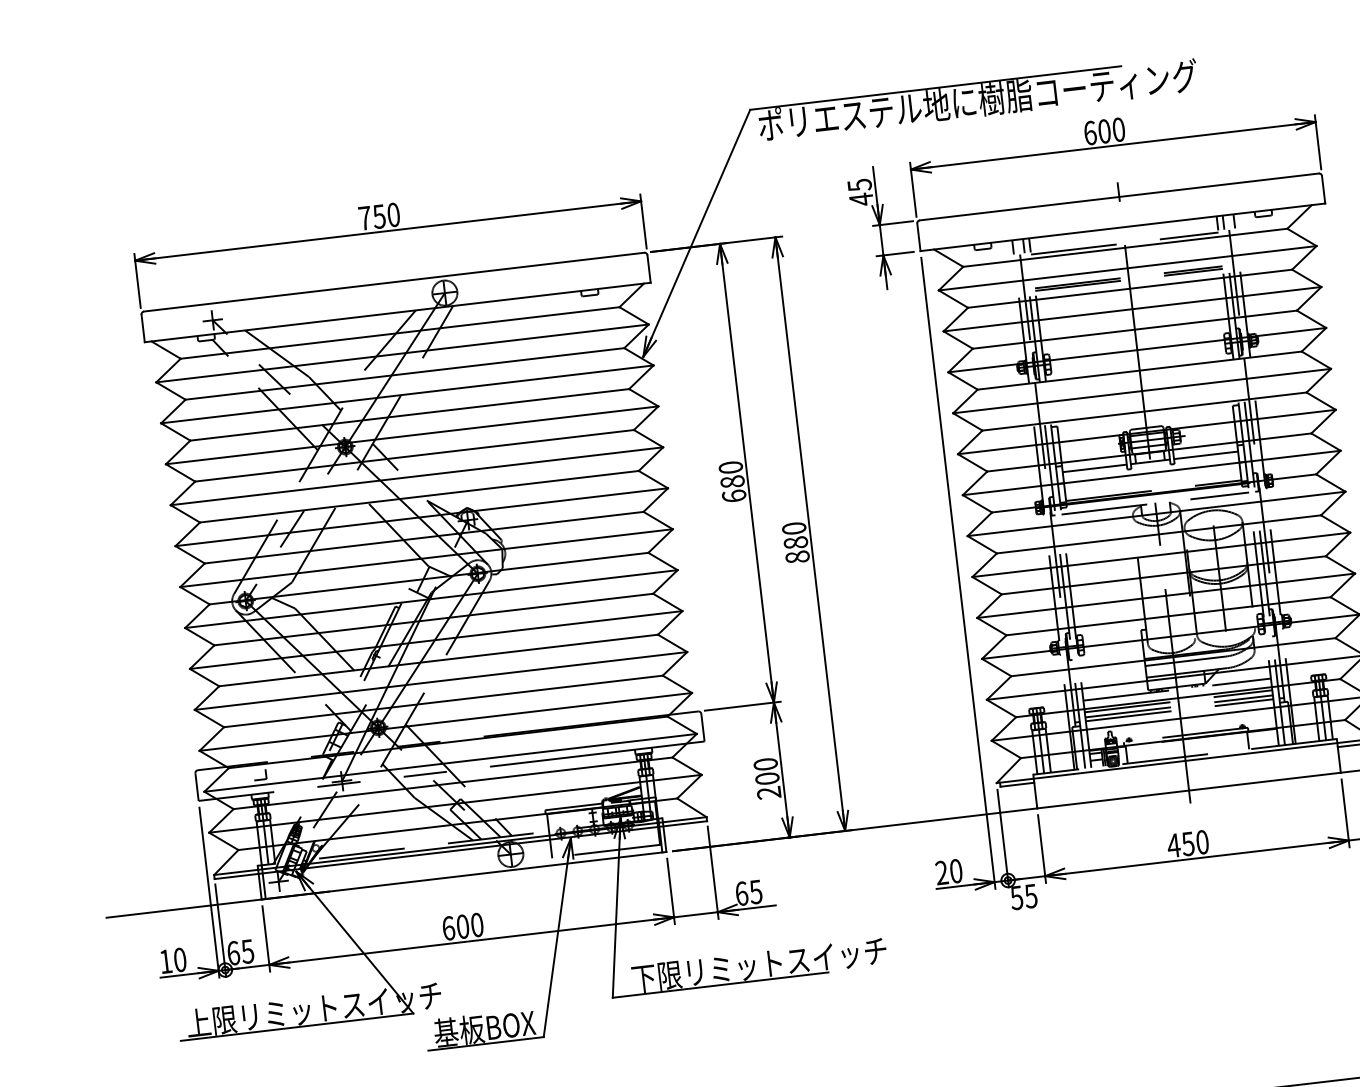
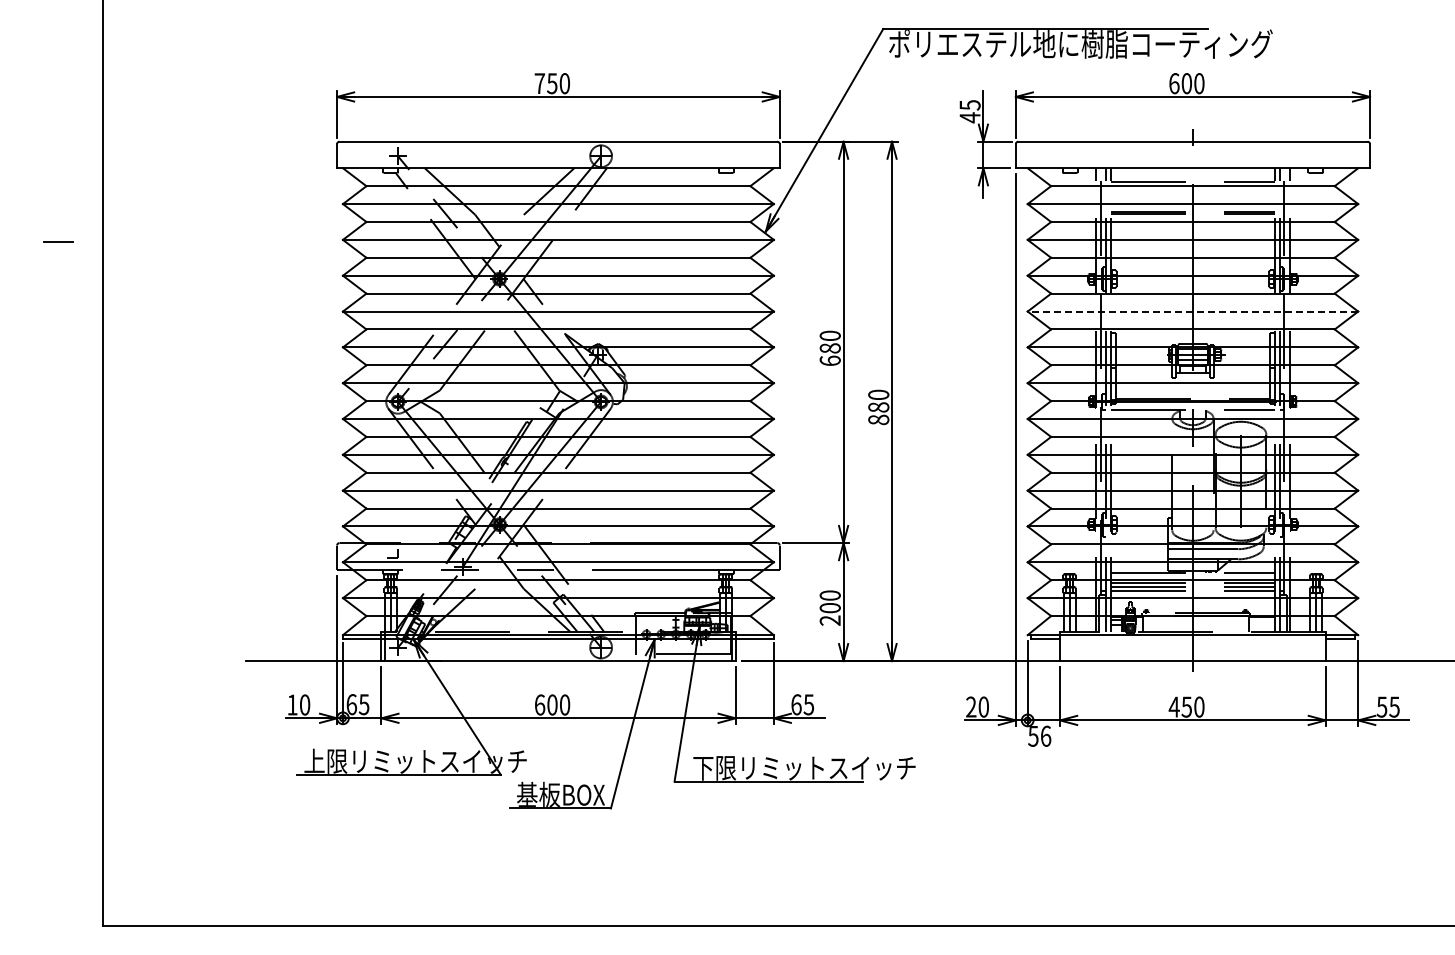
line: (1141, 391) -> (1192, 311), solid -> dashed
line: (1205, 455) -> (1241, 373), removed
line: (1095, 468) -> (1144, 373), removed
text: (1030, 895) -> (1045, 735), 55 -> 56

